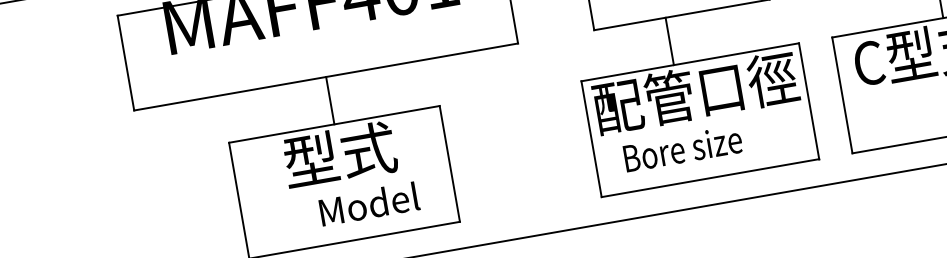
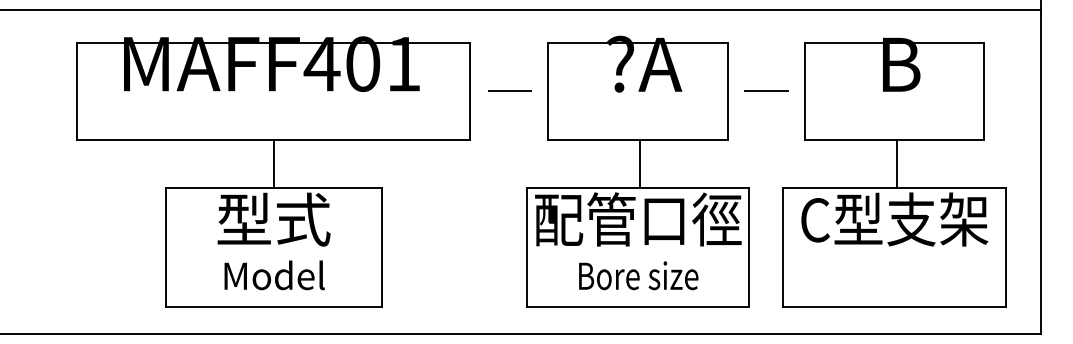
line: (669, 40) -> (640, 163), moved
text: (682, 148) -> (638, 275), moved
text: (369, 204) -> (274, 275), moved

